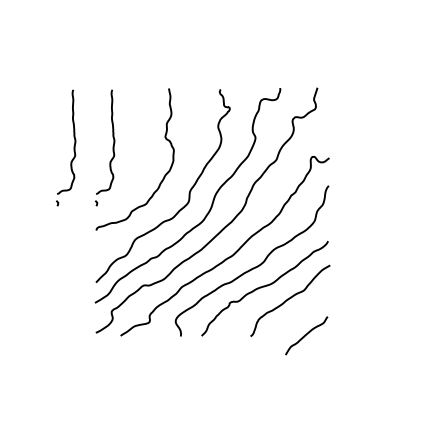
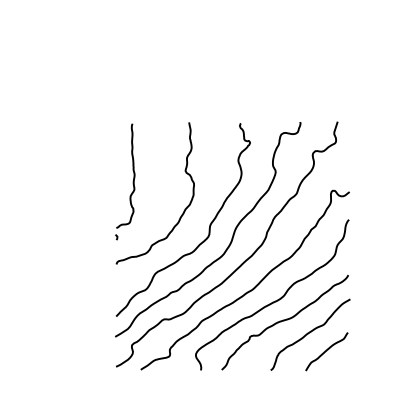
part: (73, 147) -> (93, 181), removed
curve: (306, 335) -> (326, 351), moved

